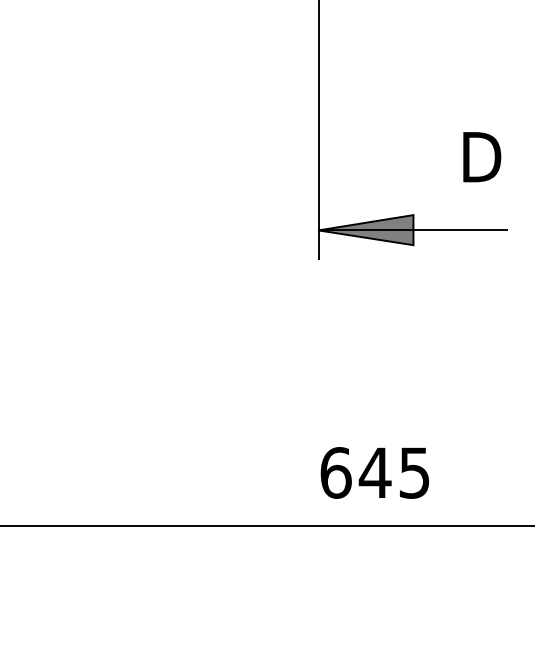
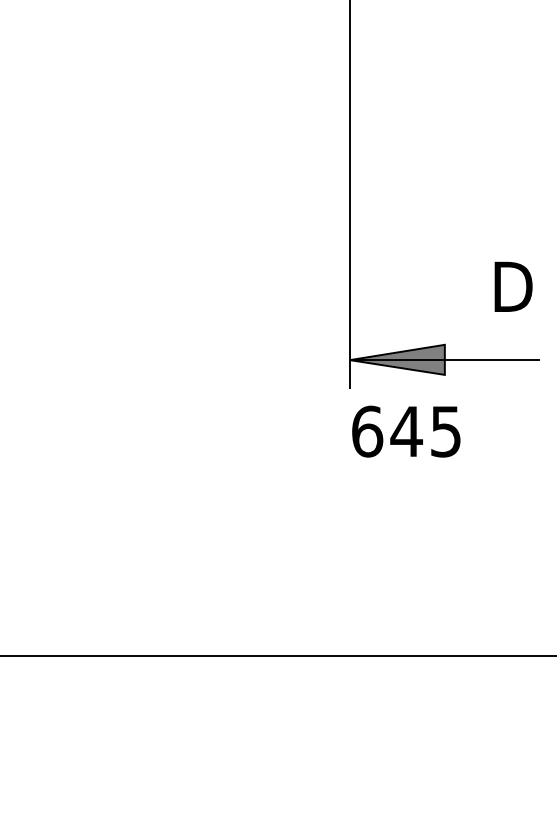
text: (375, 472) -> (406, 431), moved

